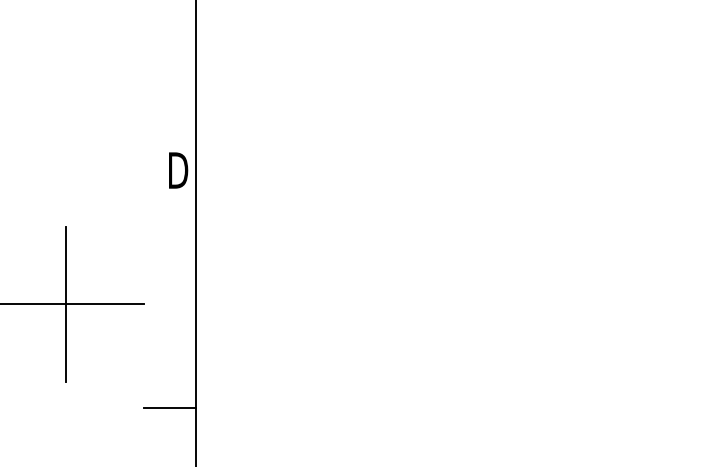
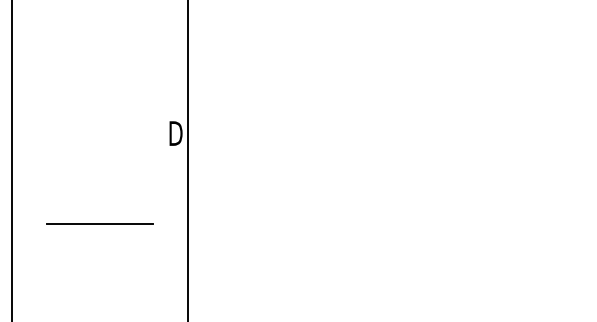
line: (67, 304) -> (100, 224), removed
line: (170, 407) -> (170, 294), removed

